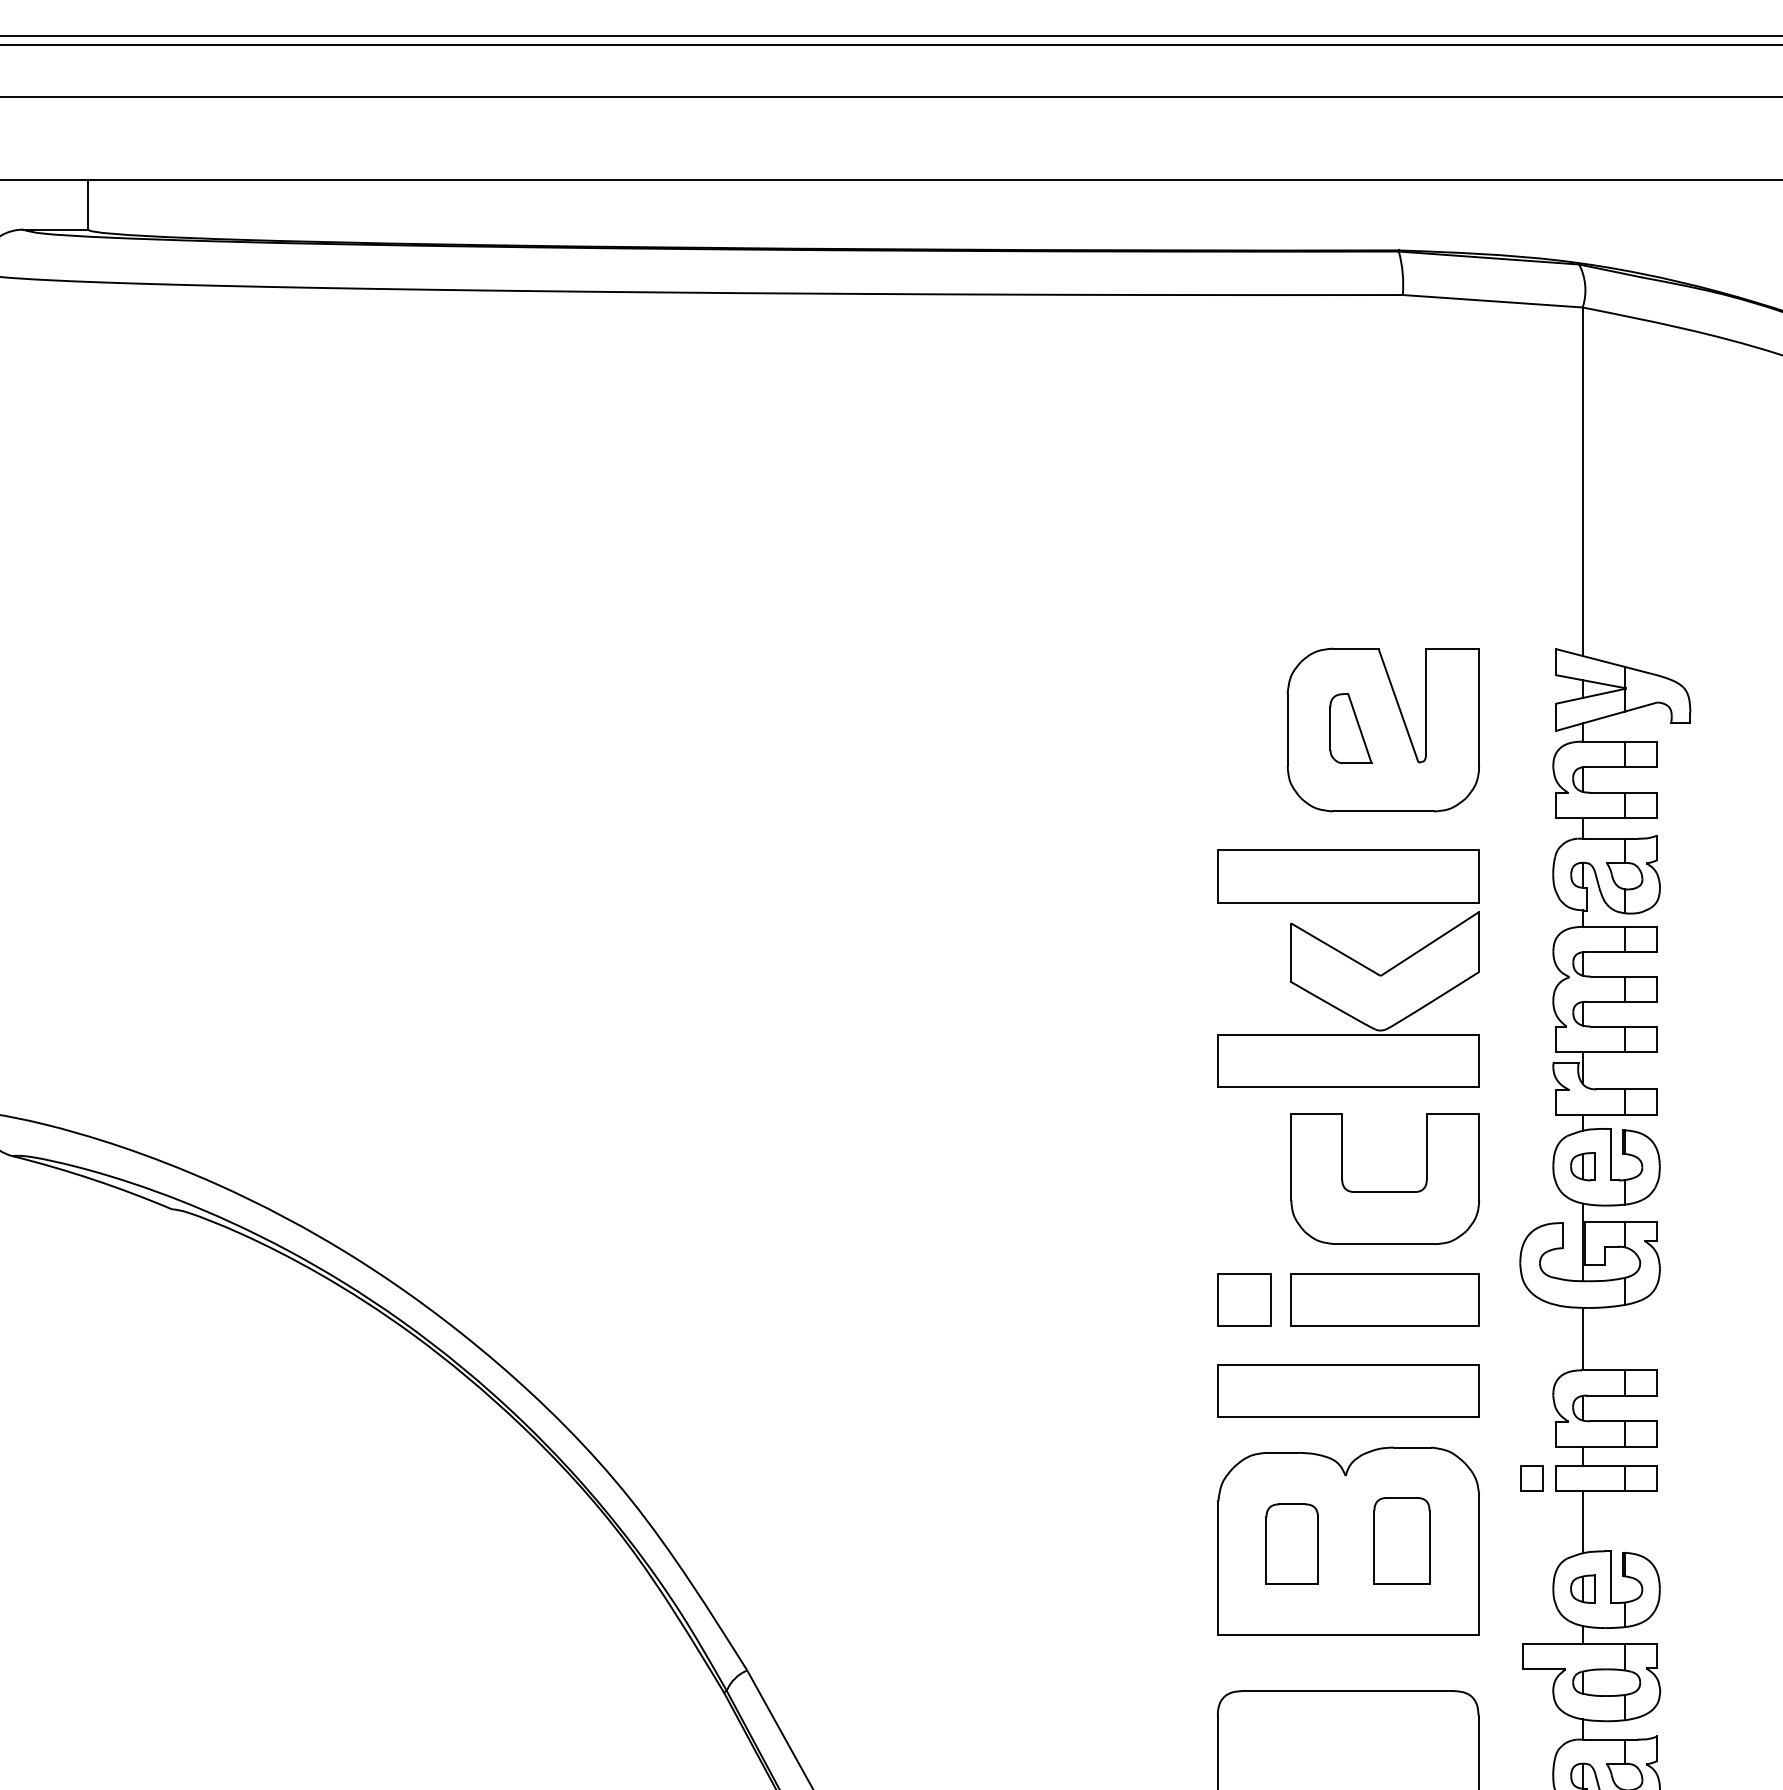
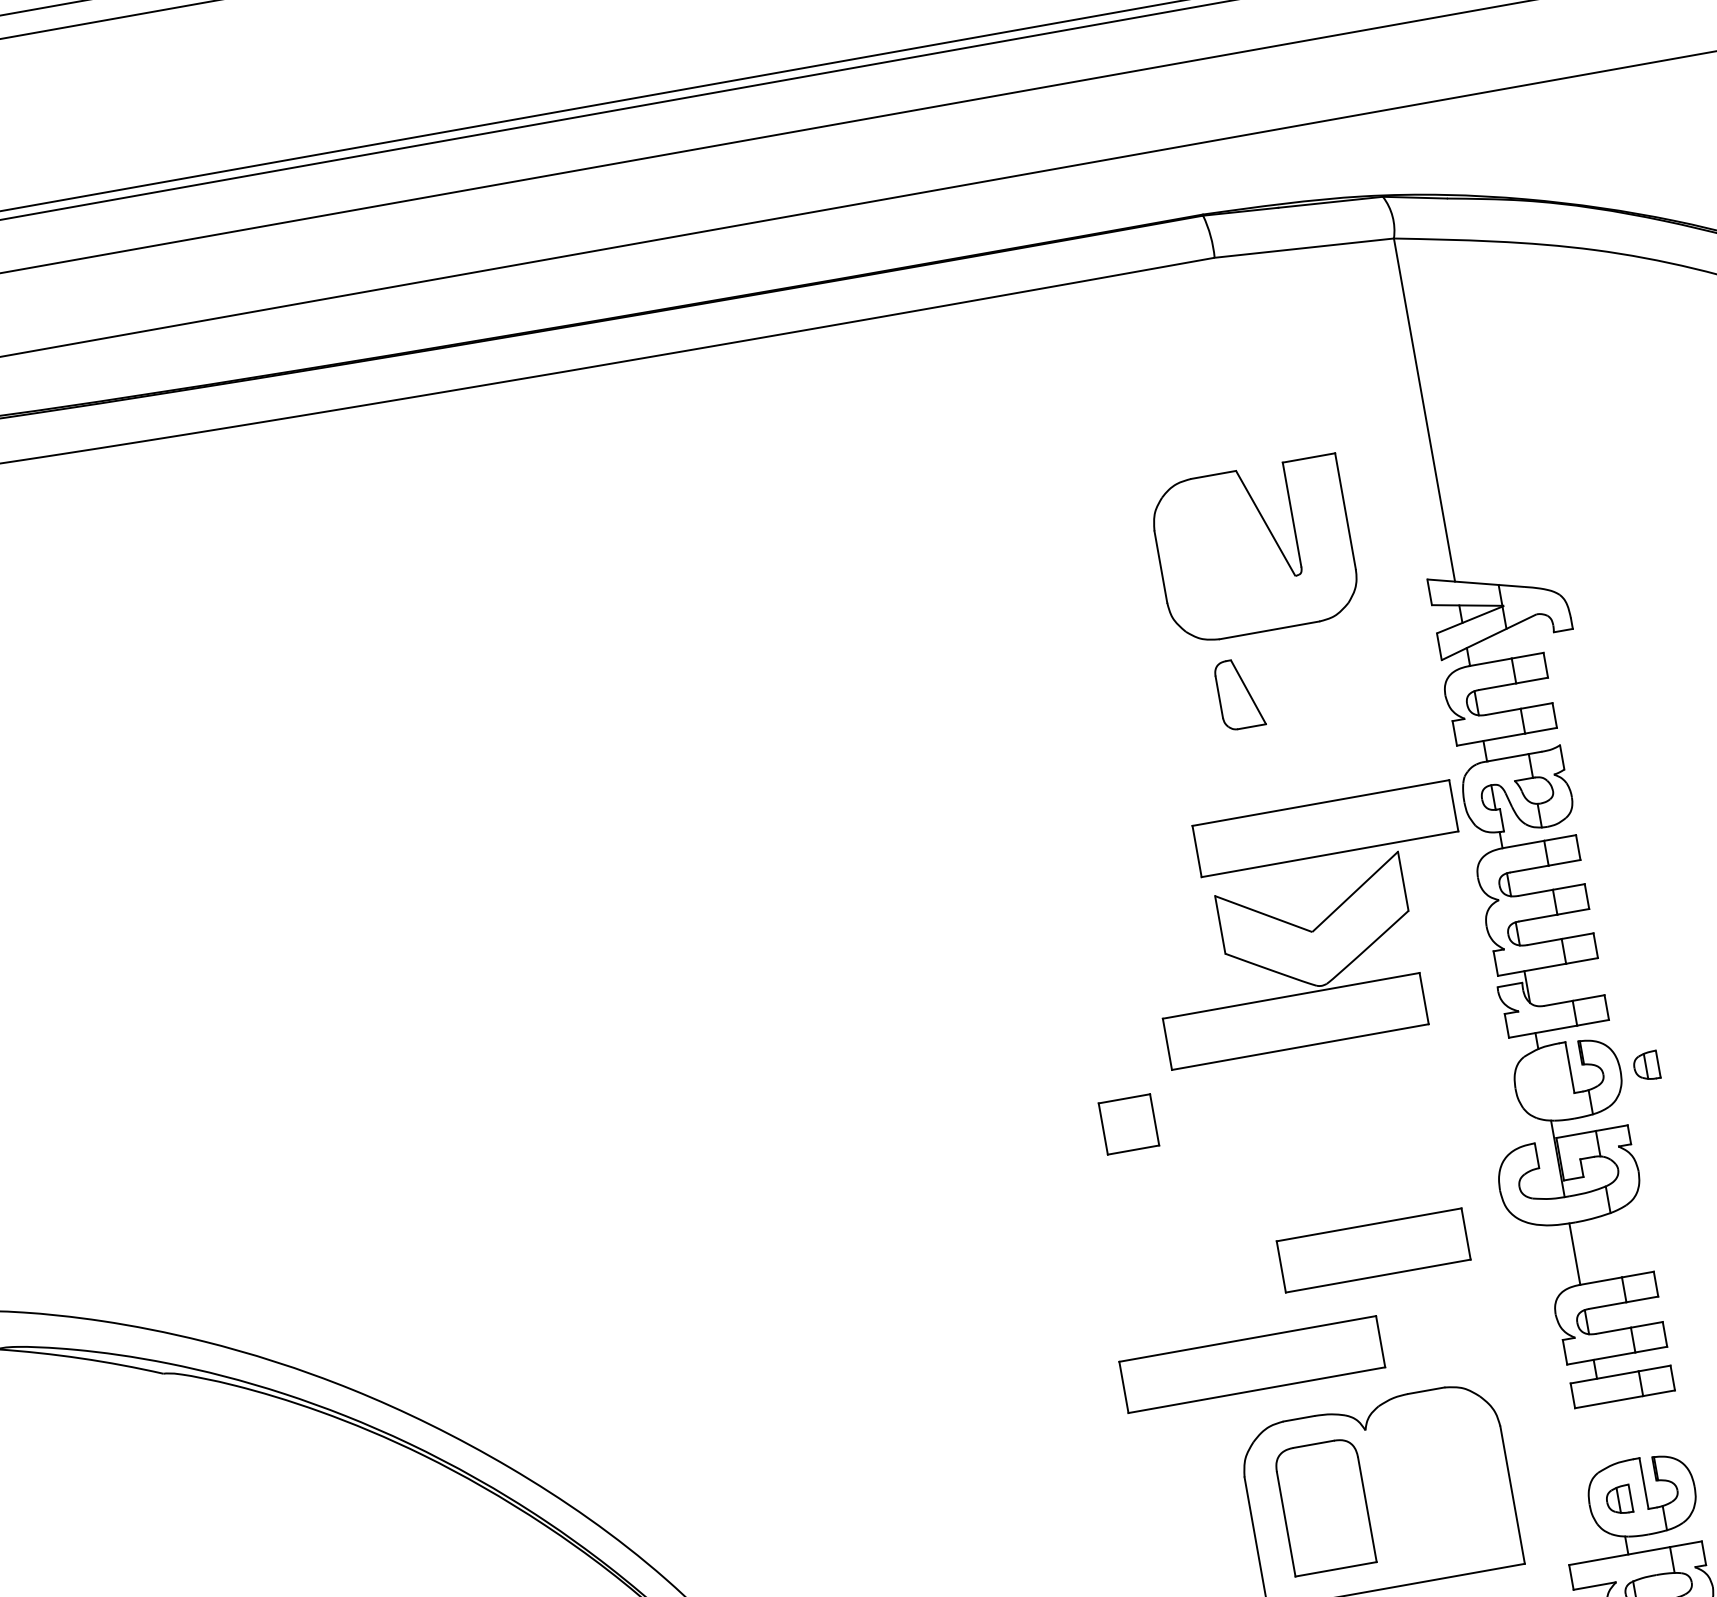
part: (1382, 729) -> (1254, 549), moved
part: (1348, 876) -> (1325, 828), moved
part: (1582, 1166) -> (1645, 1066), moved
part: (1385, 1191) -> (1354, 1143), removed
part: (1244, 1299) -> (1128, 1123), moved
part: (1348, 1390) -> (1251, 1363), moved
part: (1531, 1478) -> (1548, 1400), removed
line: (1582, 1521) -> (1606, 1433), removed
part: (1401, 1540) -> (1431, 1484), removed
part: (1291, 1543) -> (1323, 1506), size x1.6

